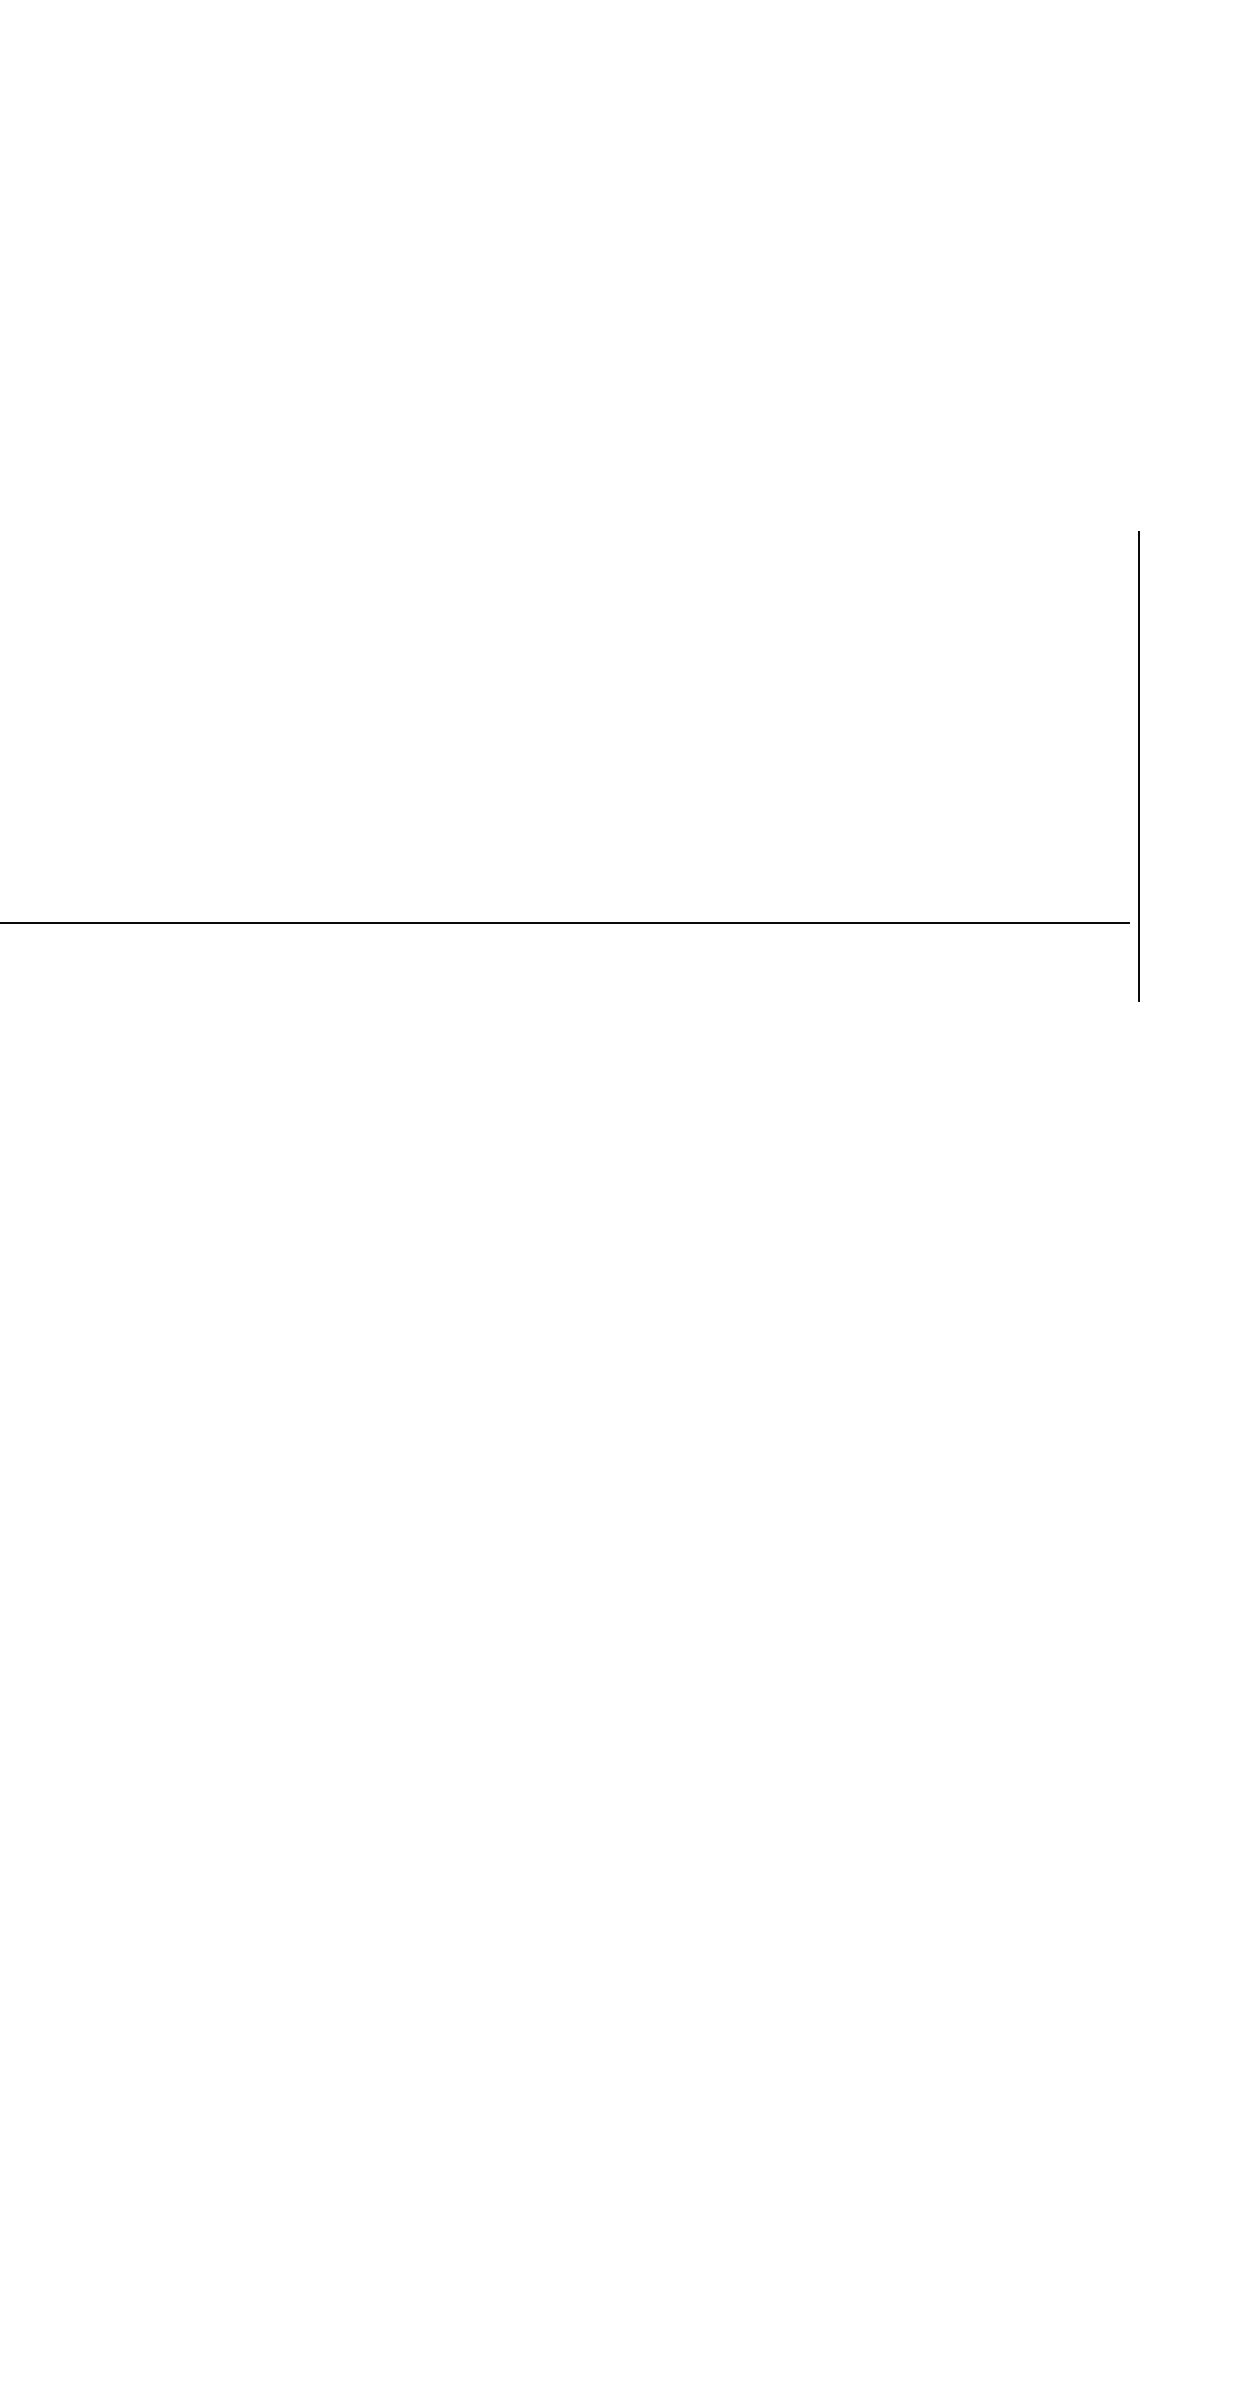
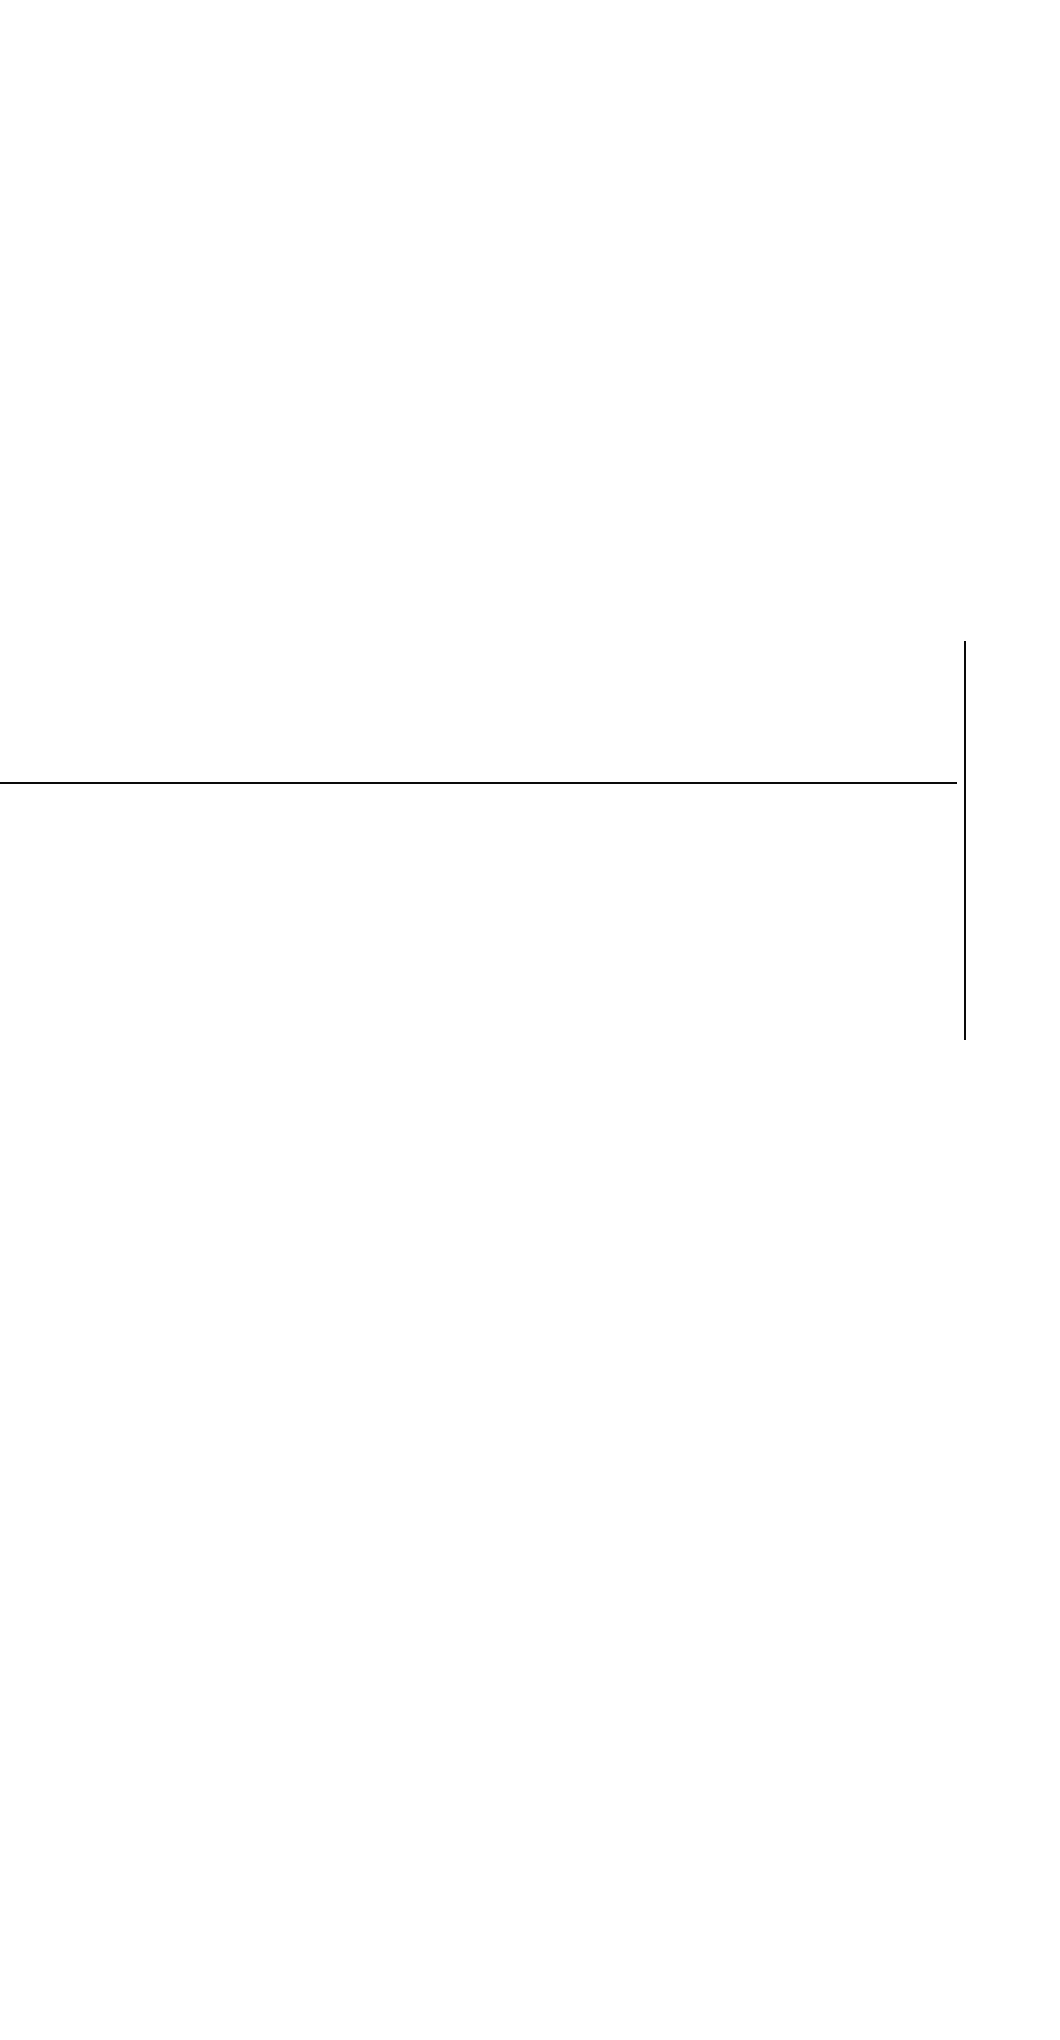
line: (1138, 766) -> (964, 840), moved

